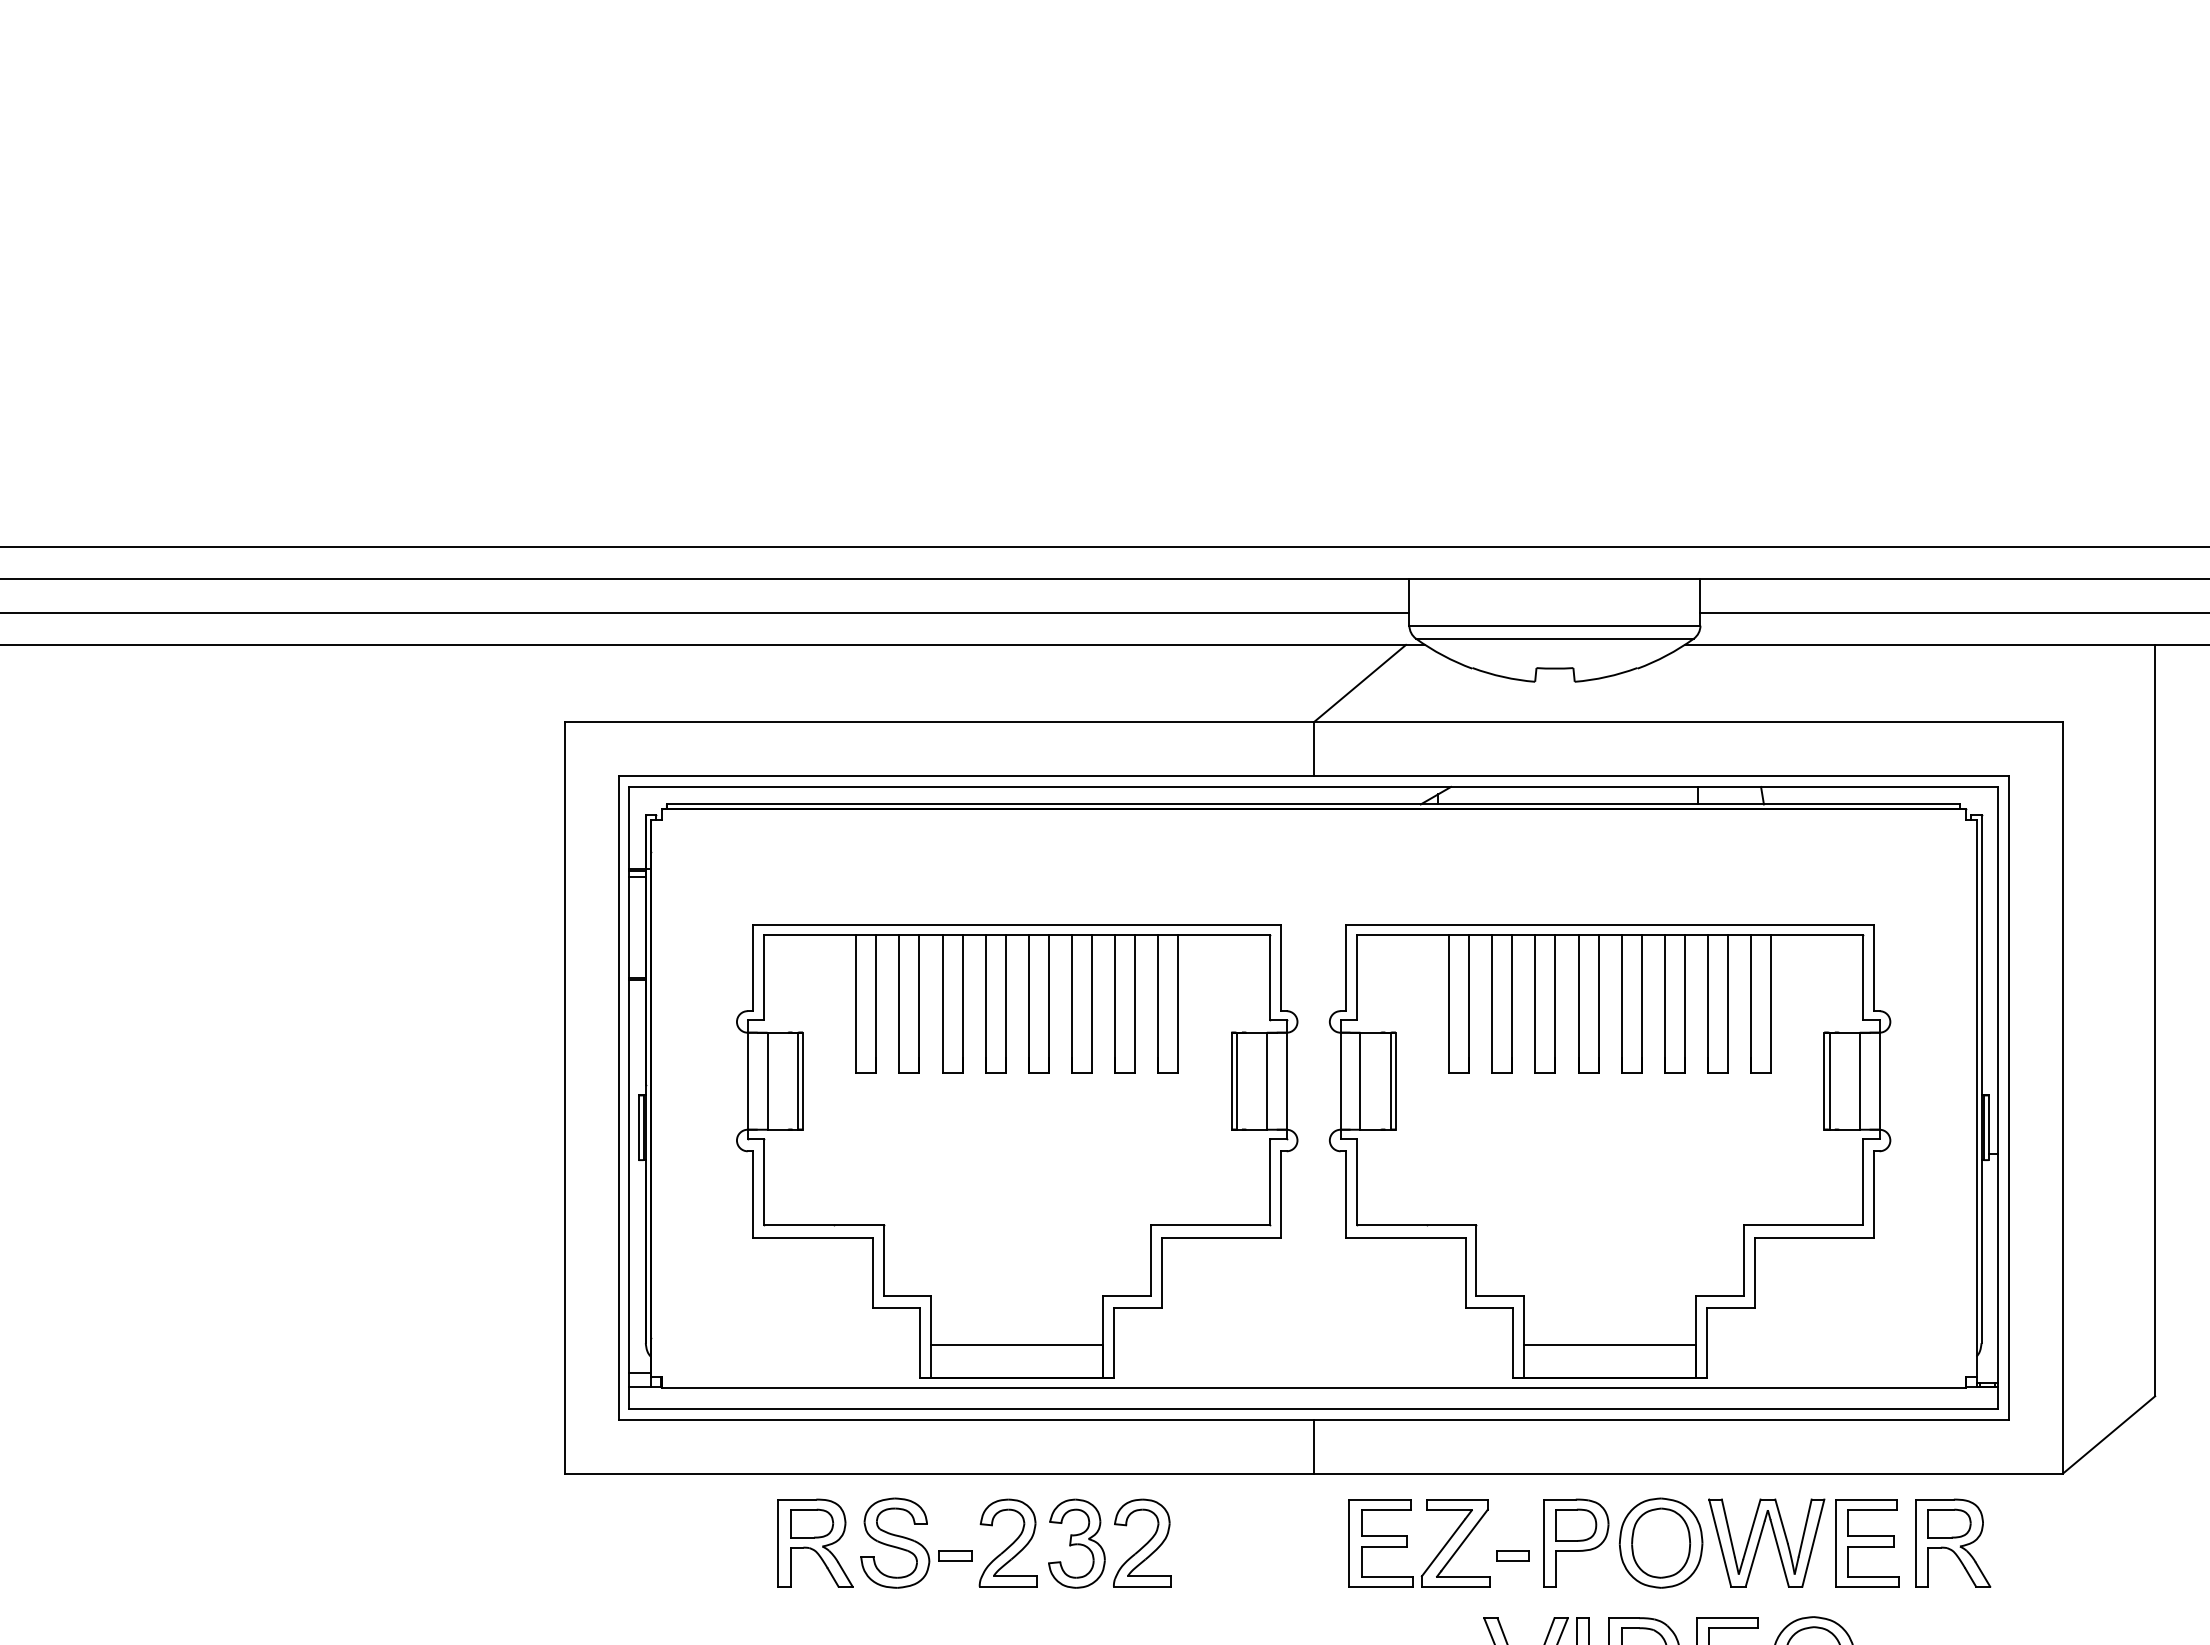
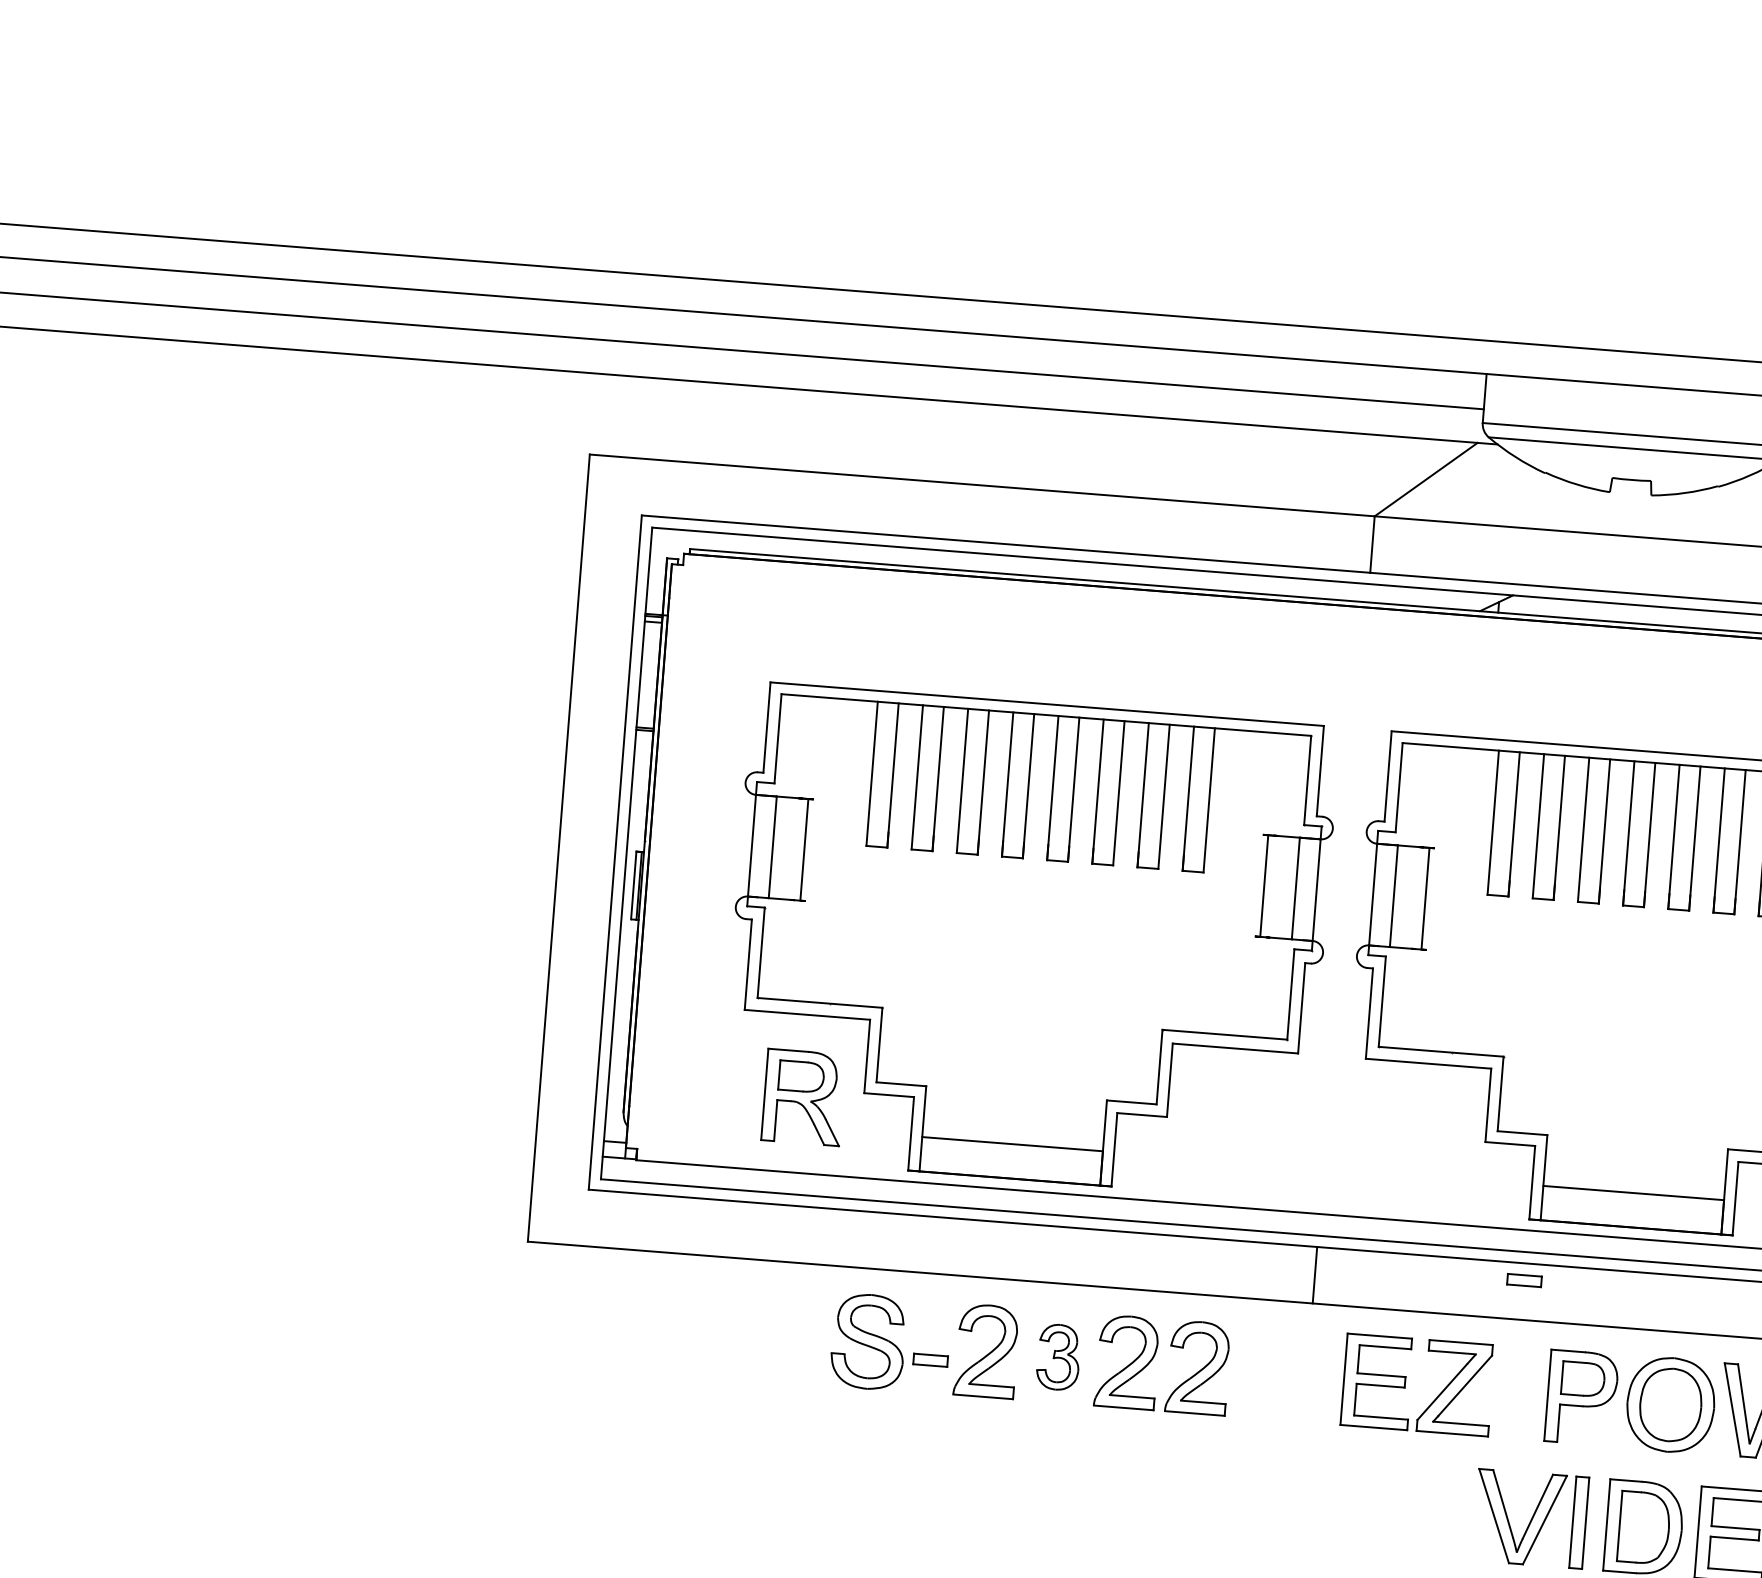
line: (802, 1080) -> (809, 849), removed
line: (1231, 1080) -> (1258, 884), removed
line: (1395, 1080) -> (1430, 898), removed
part: (815, 1542) -> (803, 1096), moved
part: (1209, 1542) -> (1197, 1367), added
part: (1076, 1543) -> (1058, 1357), size x0.7
part: (1512, 1555) -> (1523, 1279), moved

